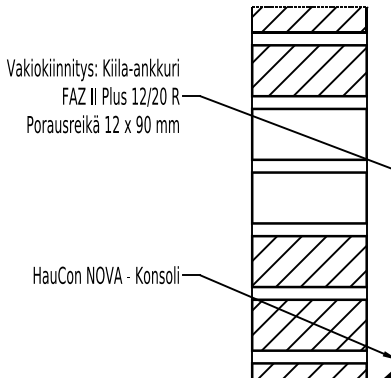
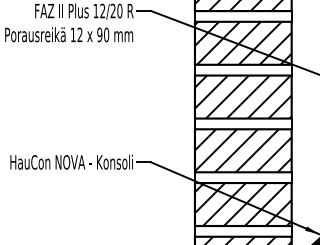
hatch: (309, 133) -> (243, 42), added
hatch: (309, 197) -> (243, 96), added

